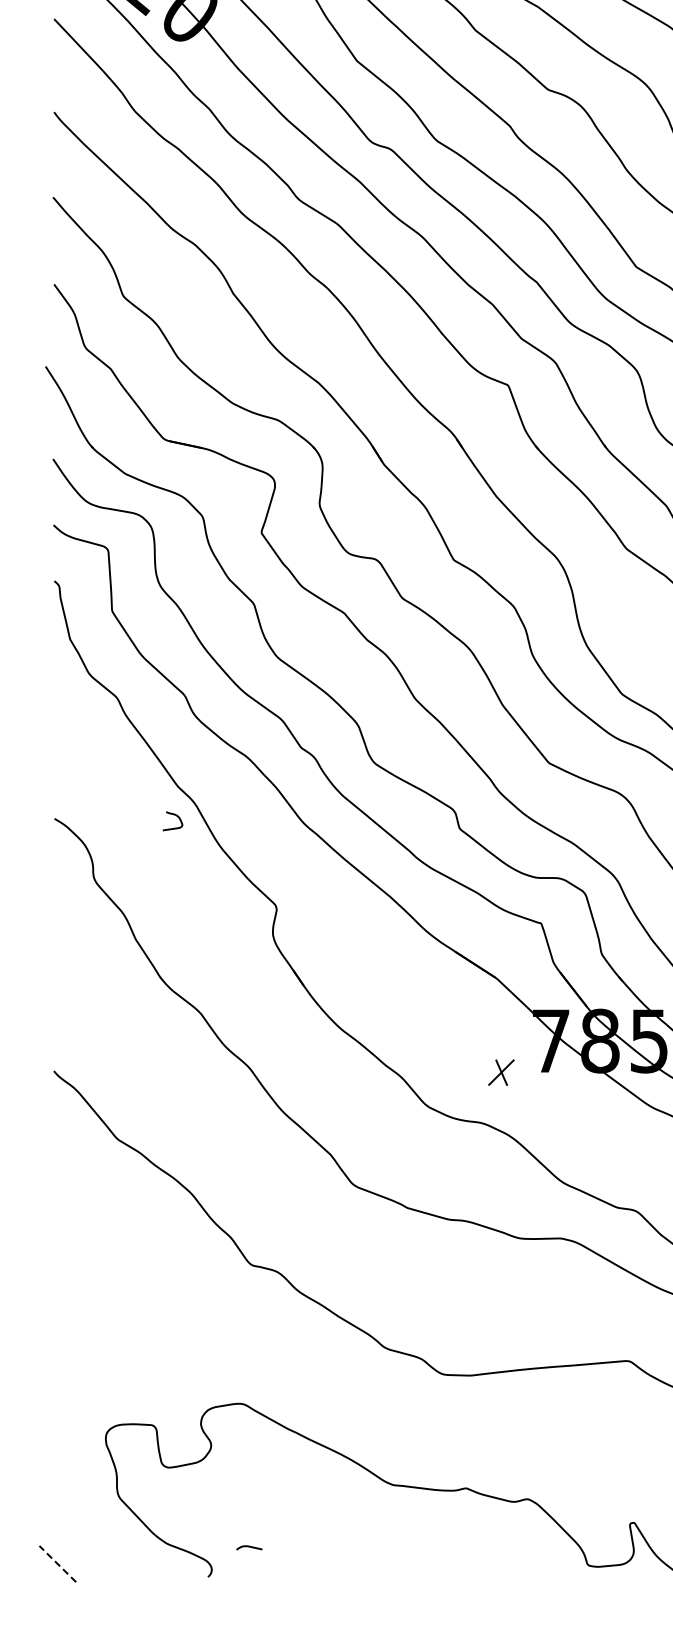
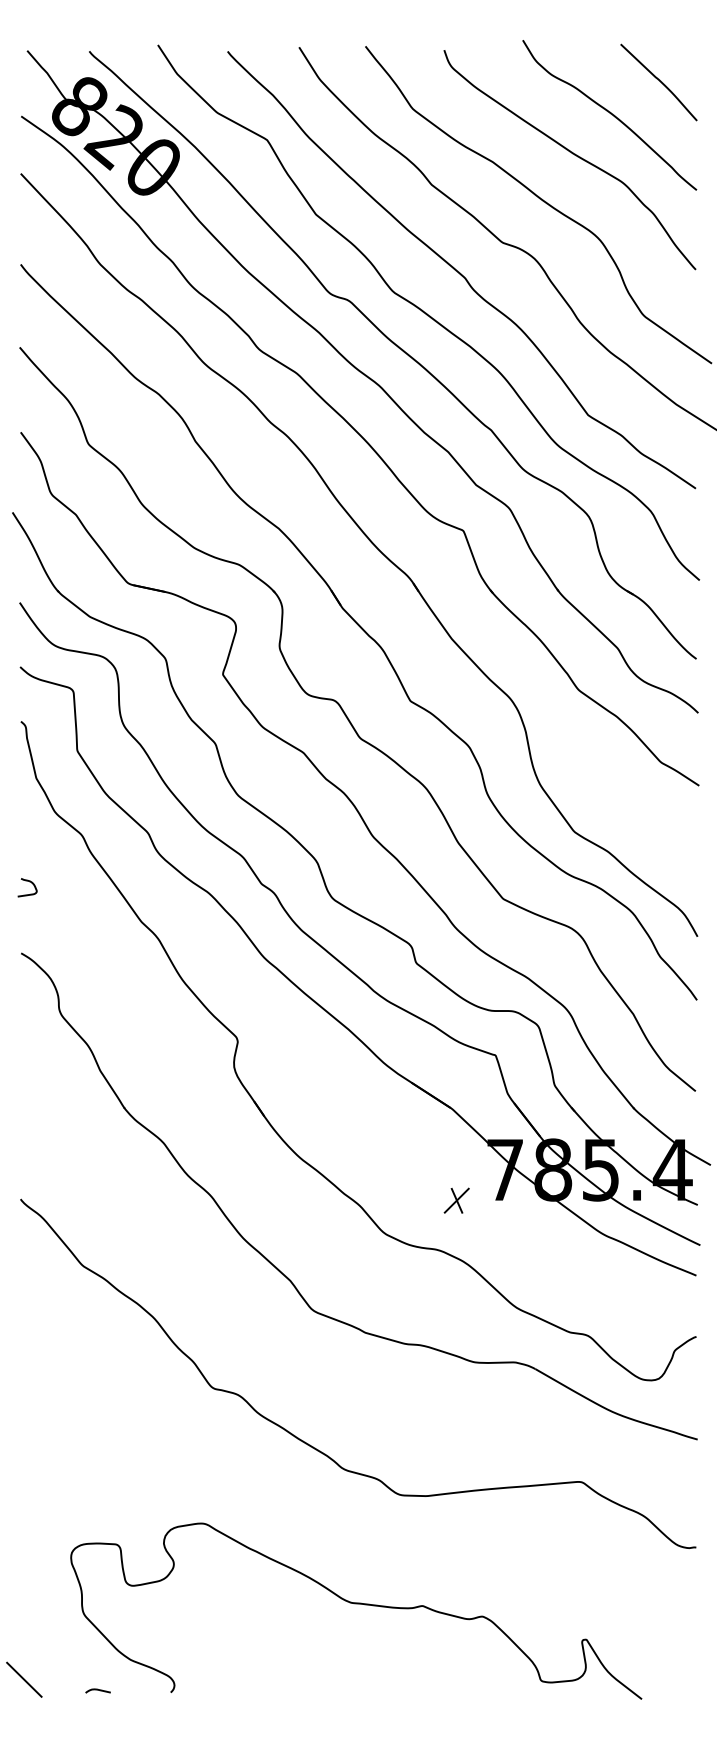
curve: (174, 815) -> (29, 882), moved
curve: (248, 1547) -> (97, 1690), moved
line: (57, 1563) -> (24, 1679), dashed -> solid

